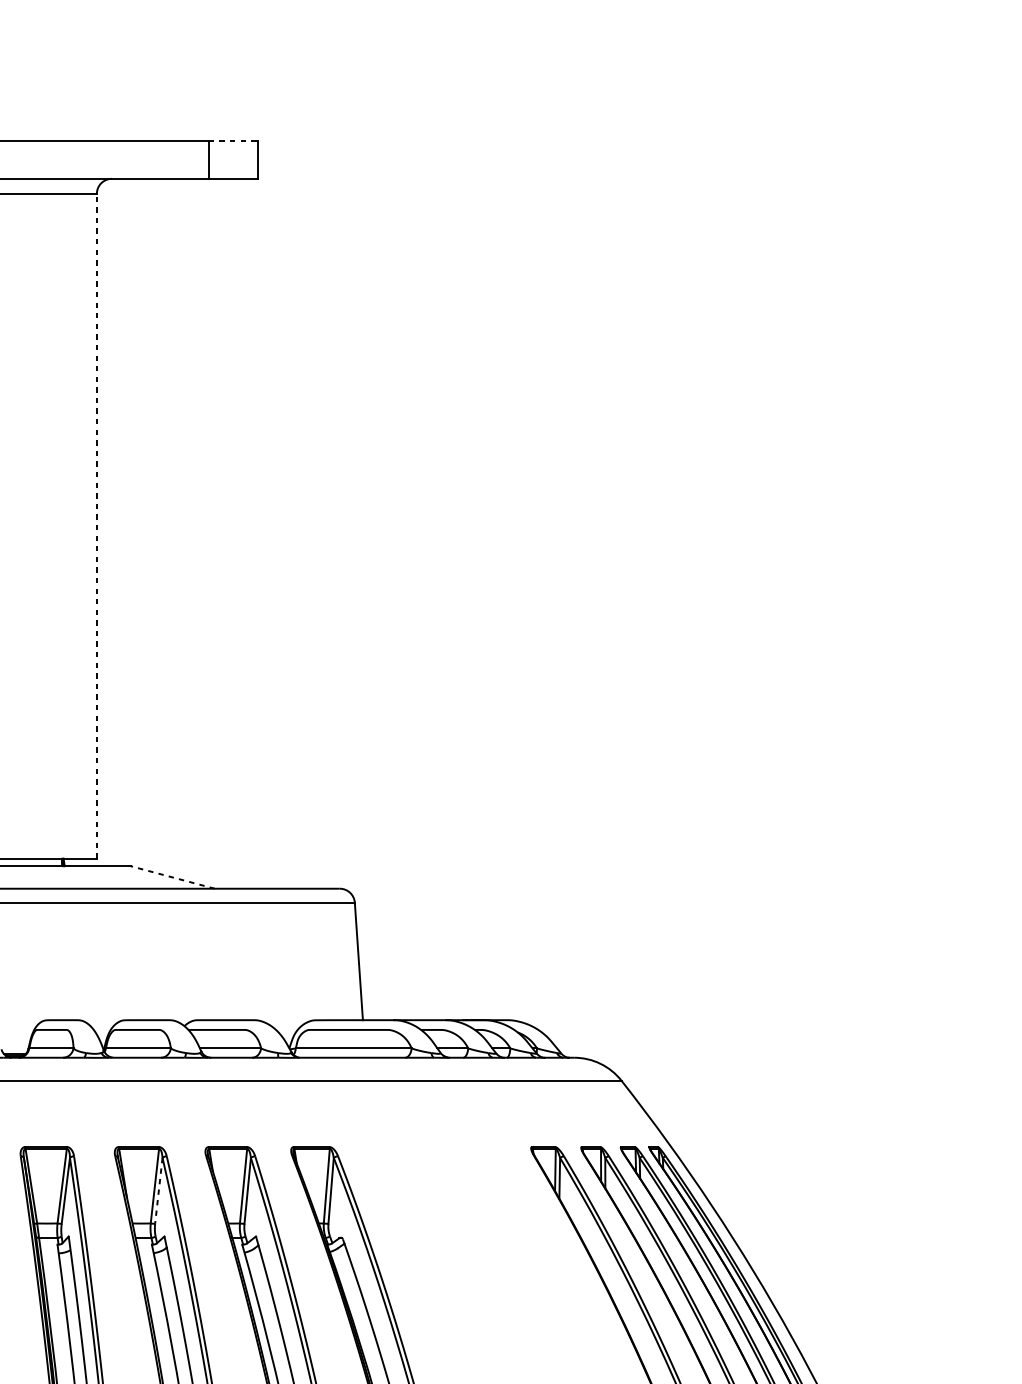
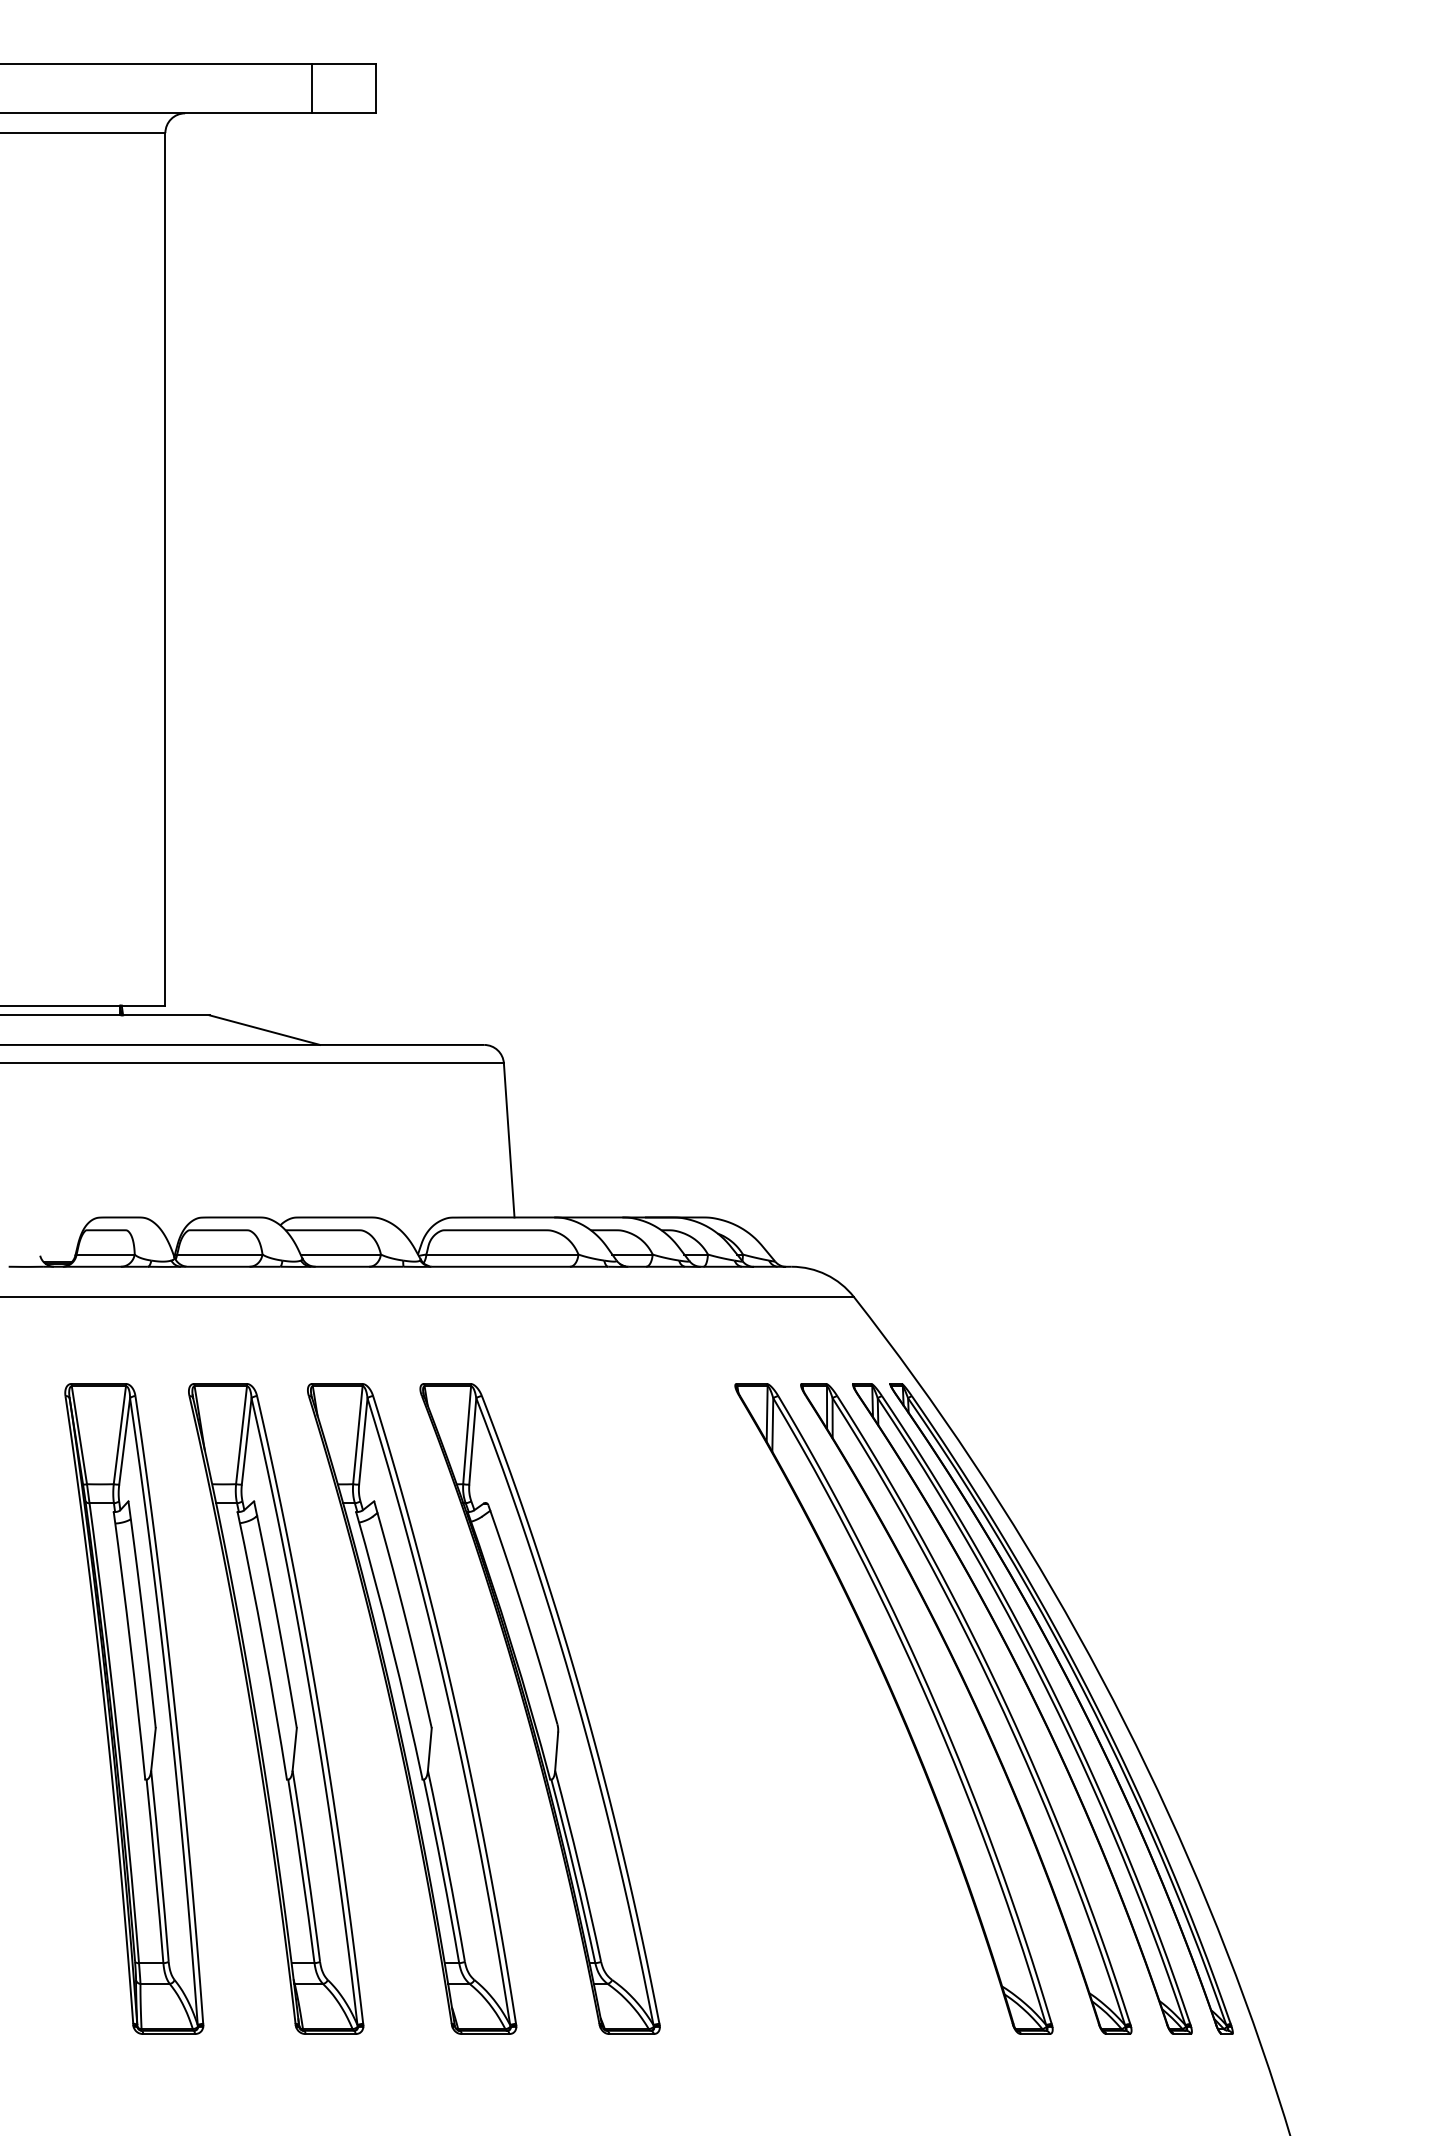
line: (233, 141) -> (344, 64), dashed -> solid
line: (96, 525) -> (165, 568), dashed -> solid
line: (172, 877) -> (264, 1030), dashed -> solid
line: (158, 1190) -> (246, 1441), dashed -> solid

